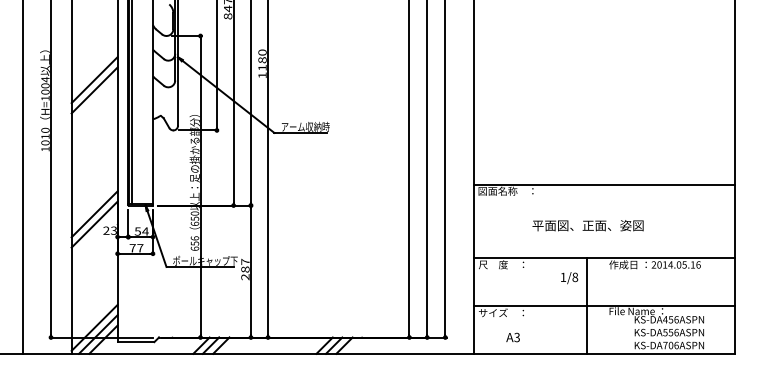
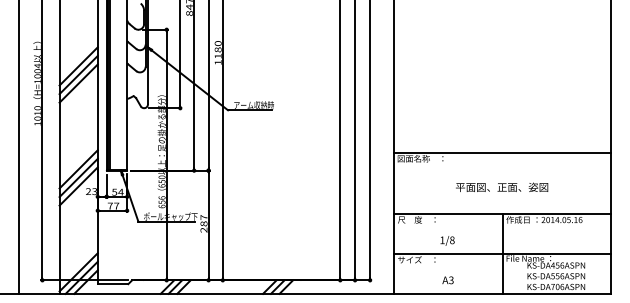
line: (94, 100) -> (78, 83), added
line: (94, 203) -> (78, 168), added
text: (587, 225) -> (501, 187), moved
text: (569, 278) -> (447, 241), moved
line: (586, 305) -> (502, 253), moved
text: (512, 337) -> (447, 280), moved

